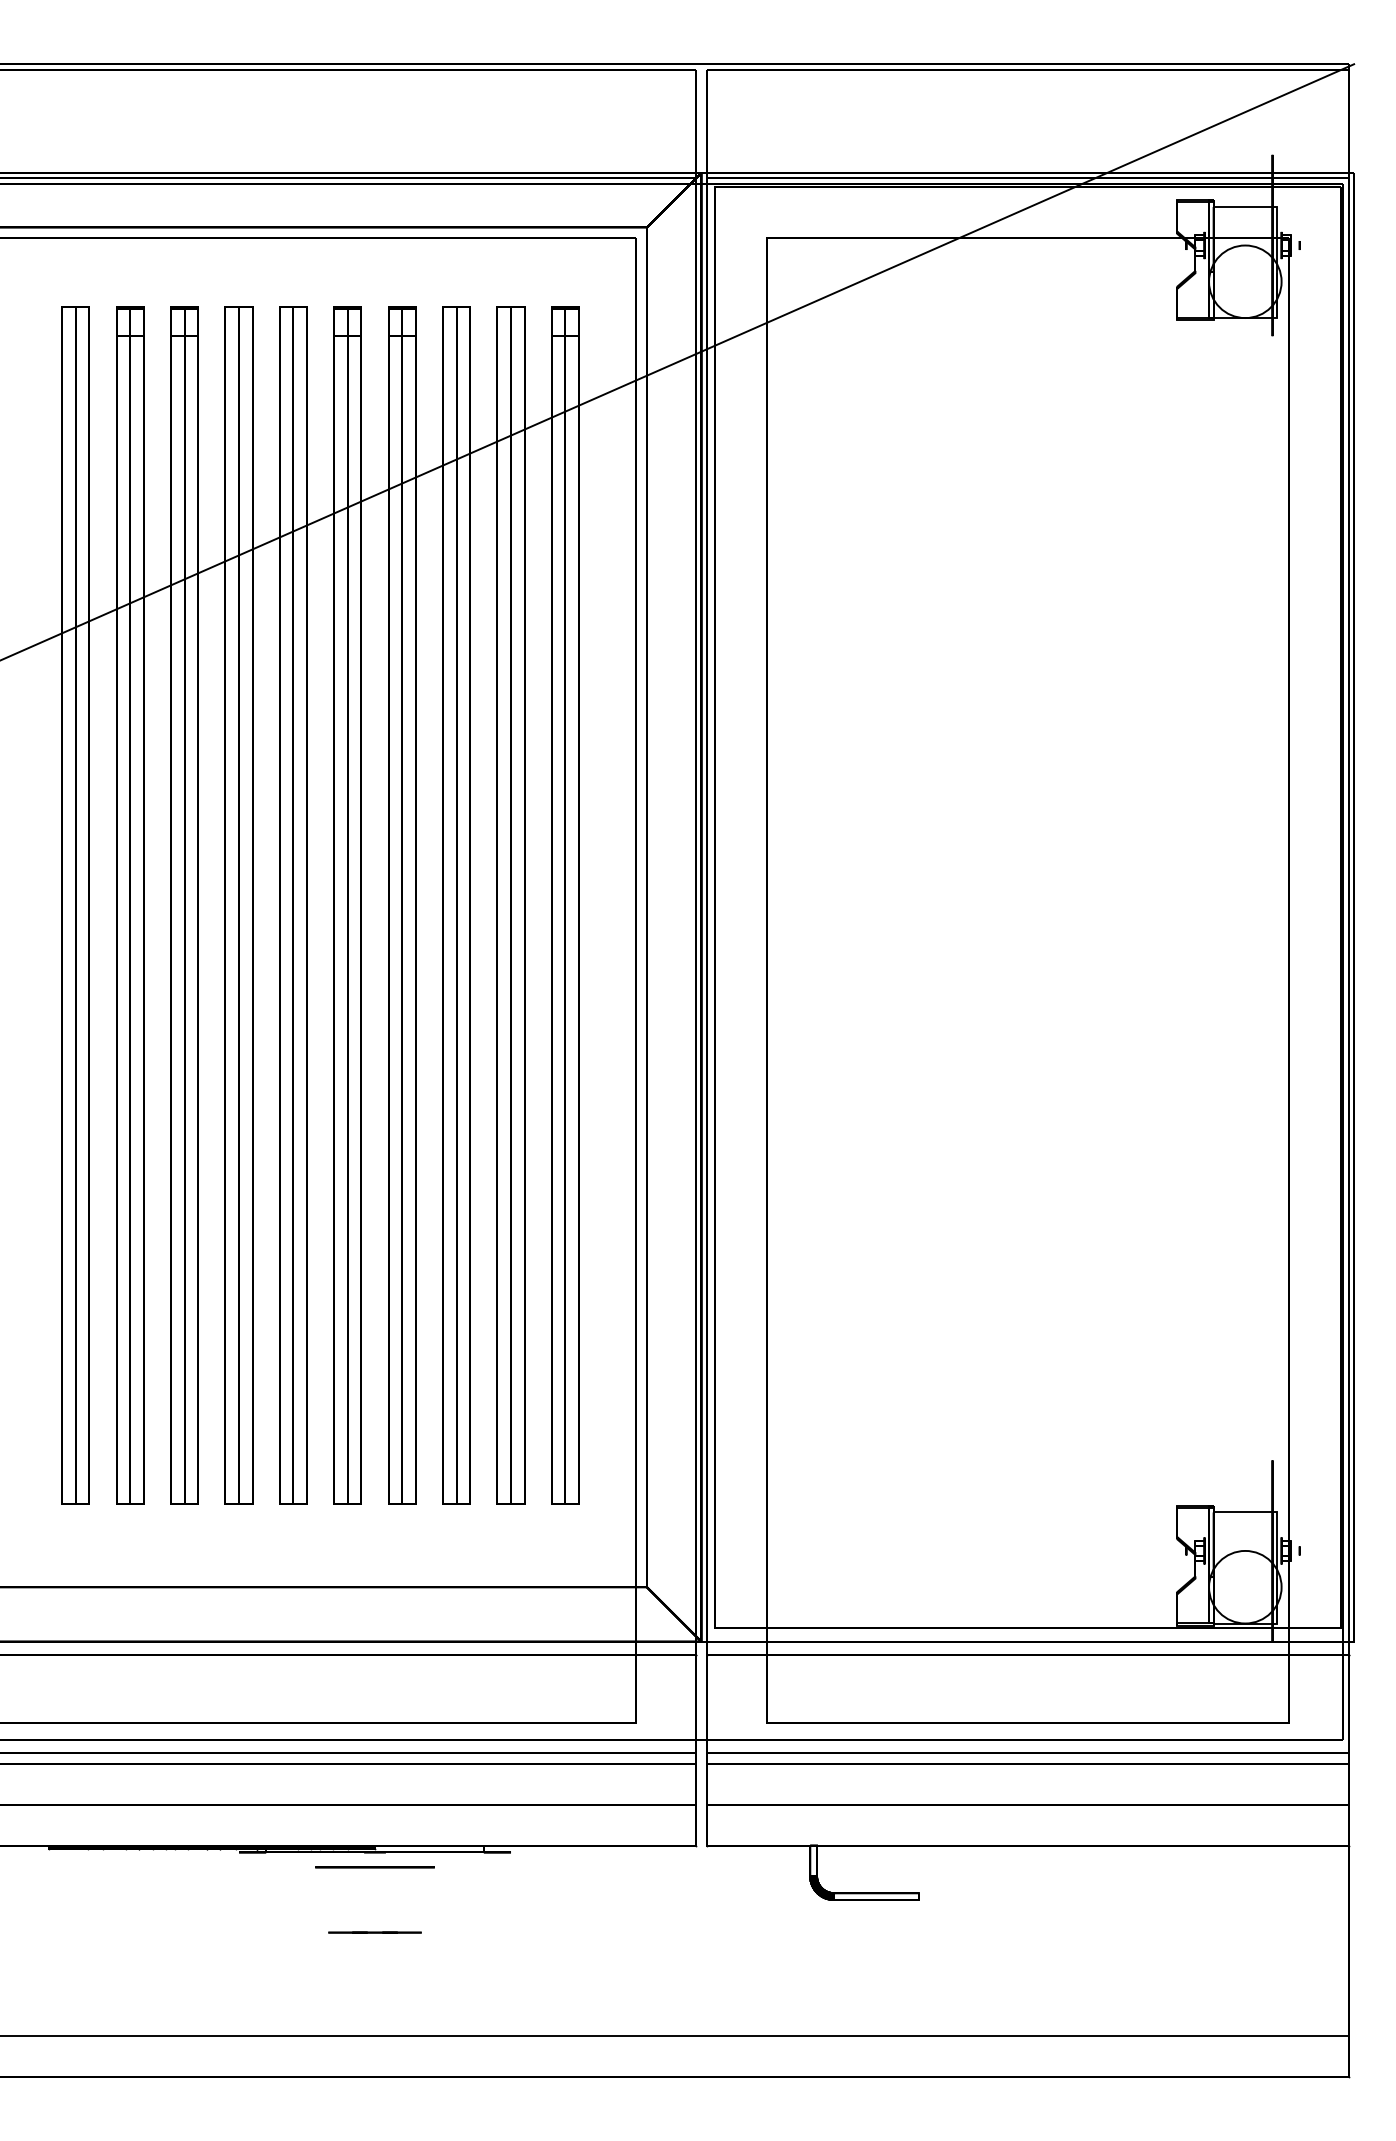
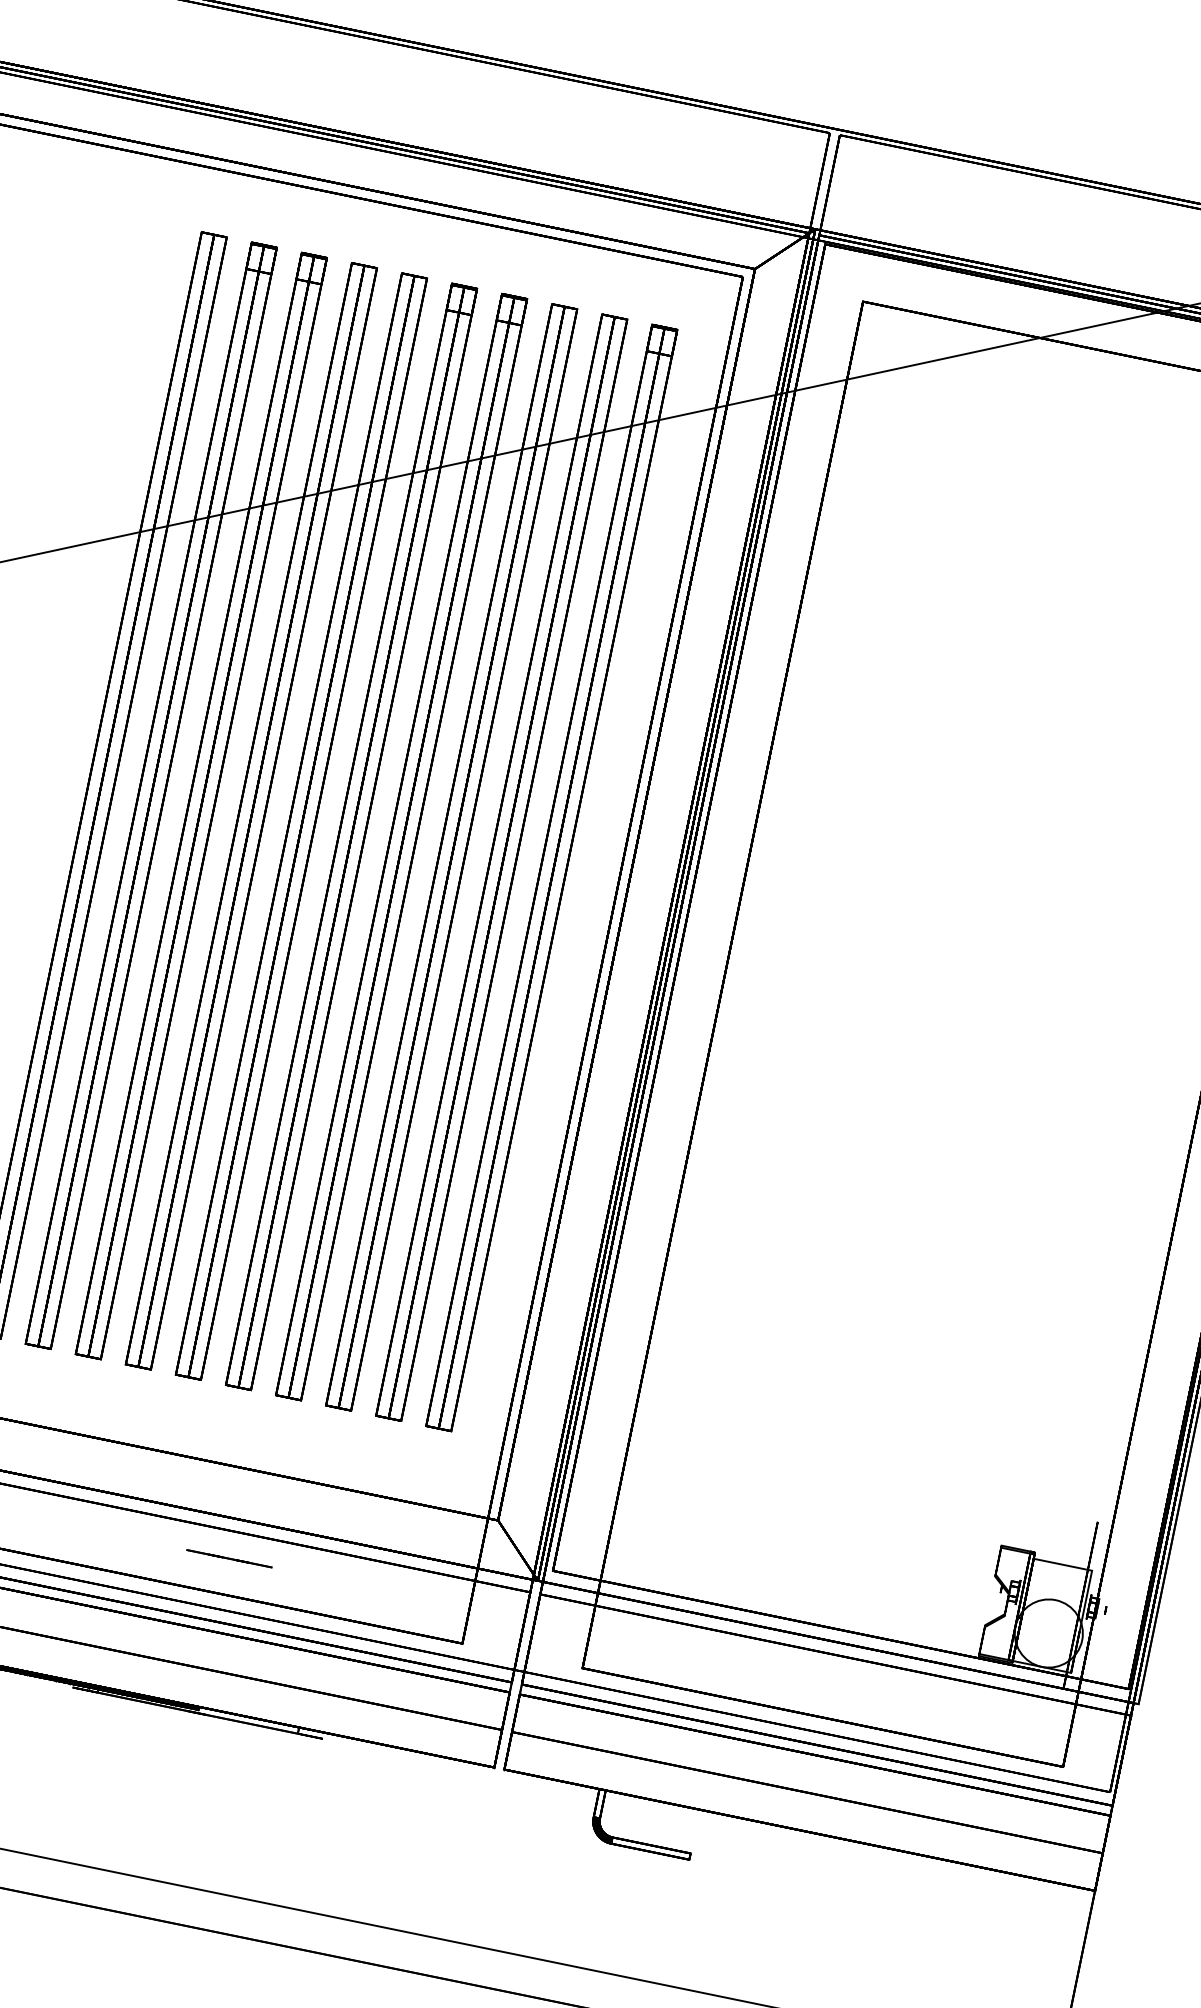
circle: (374, 1867) -> (194, 1726), removed
line: (374, 1932) -> (228, 1558), moved

